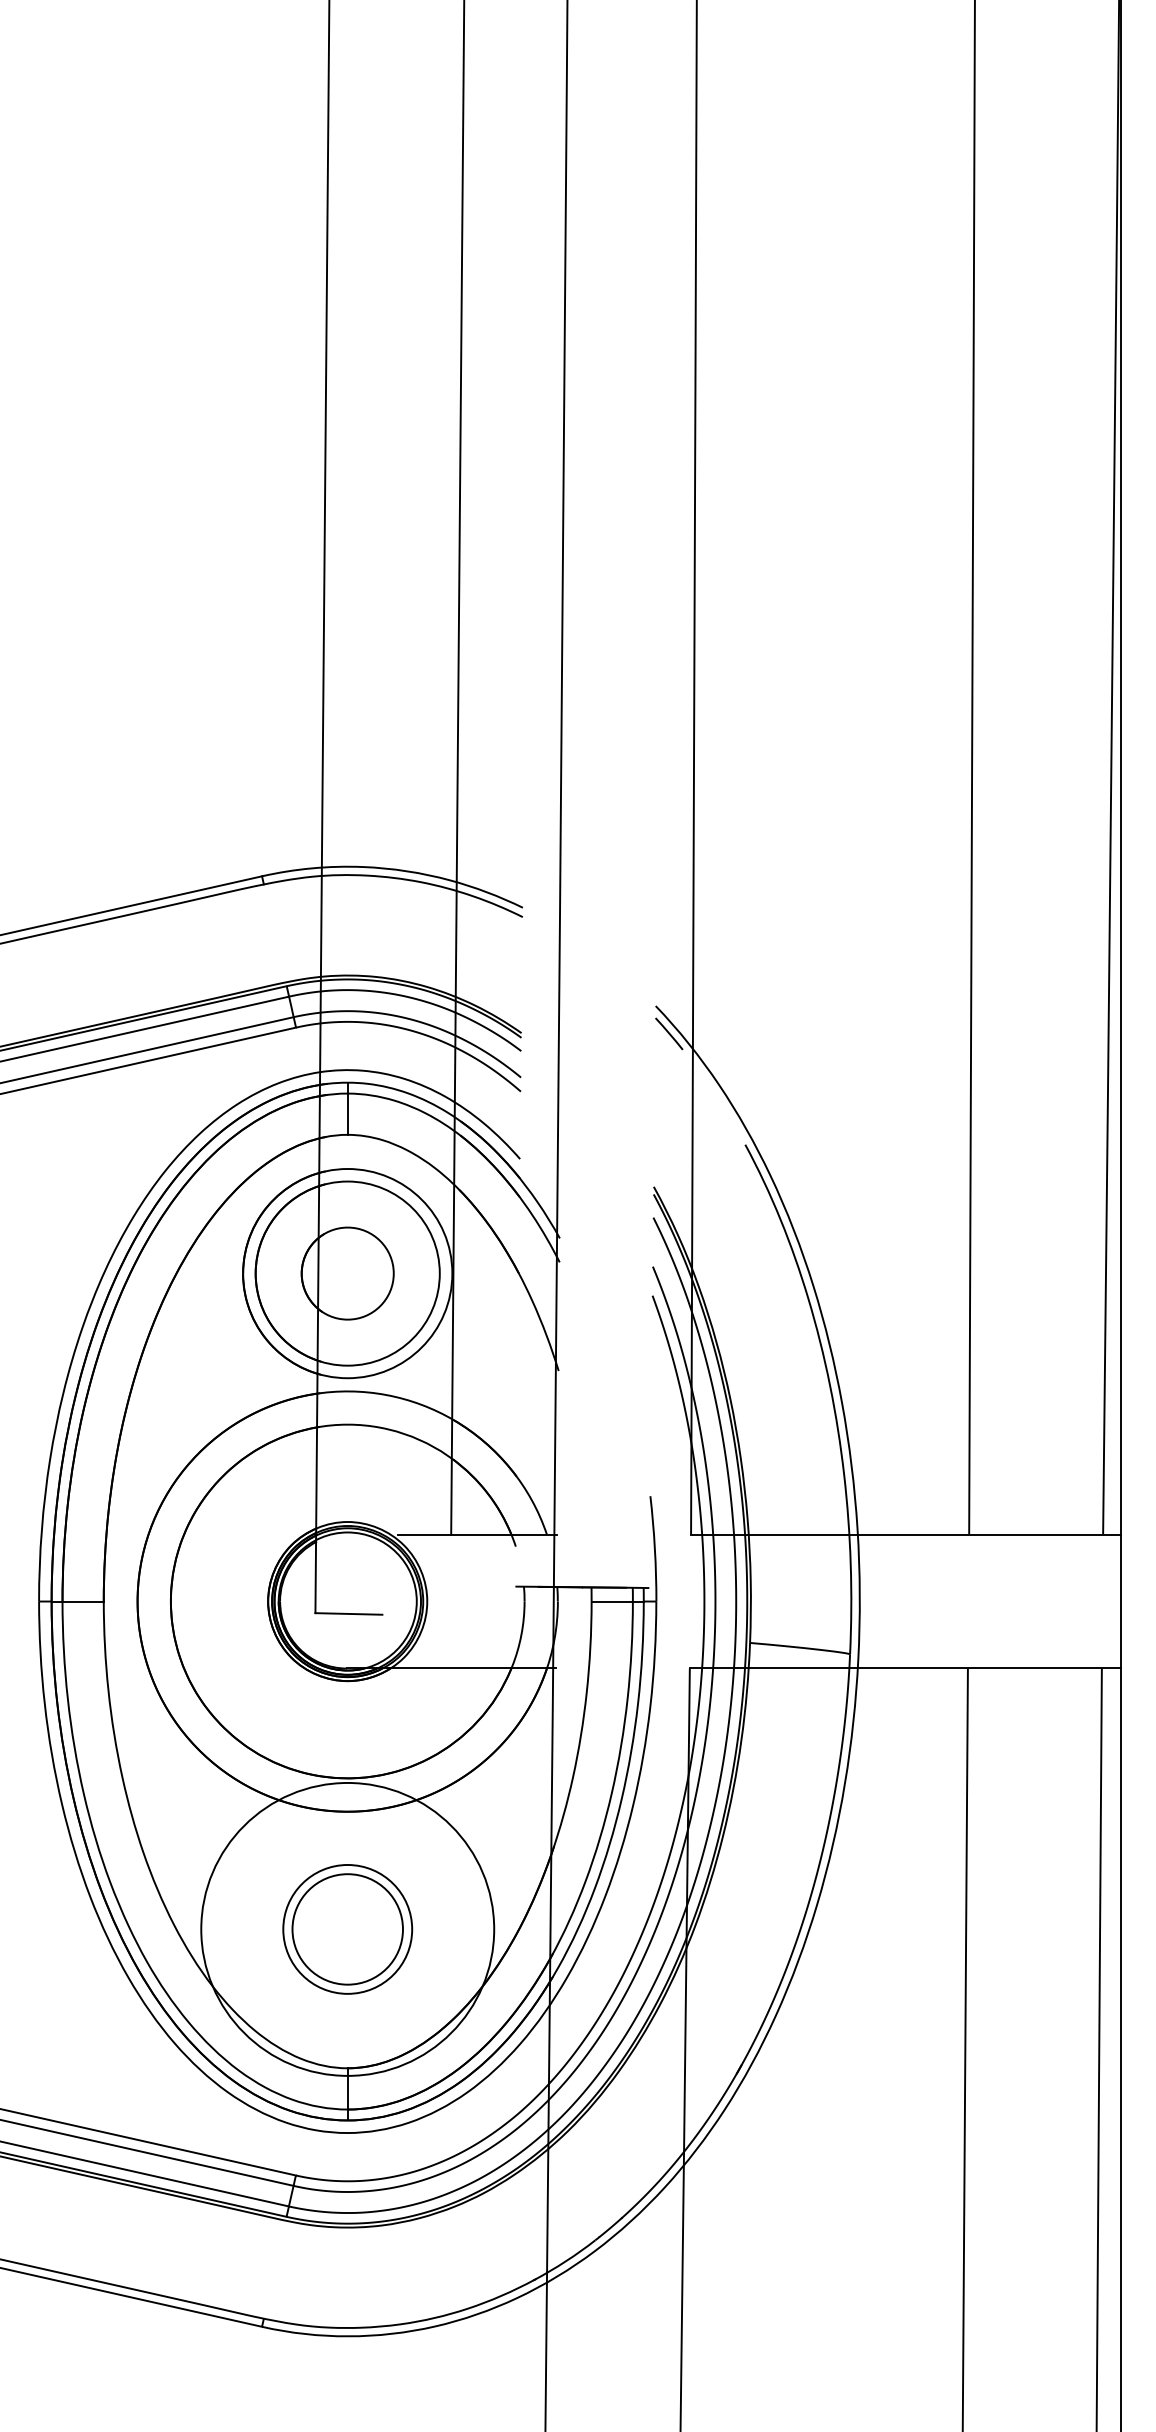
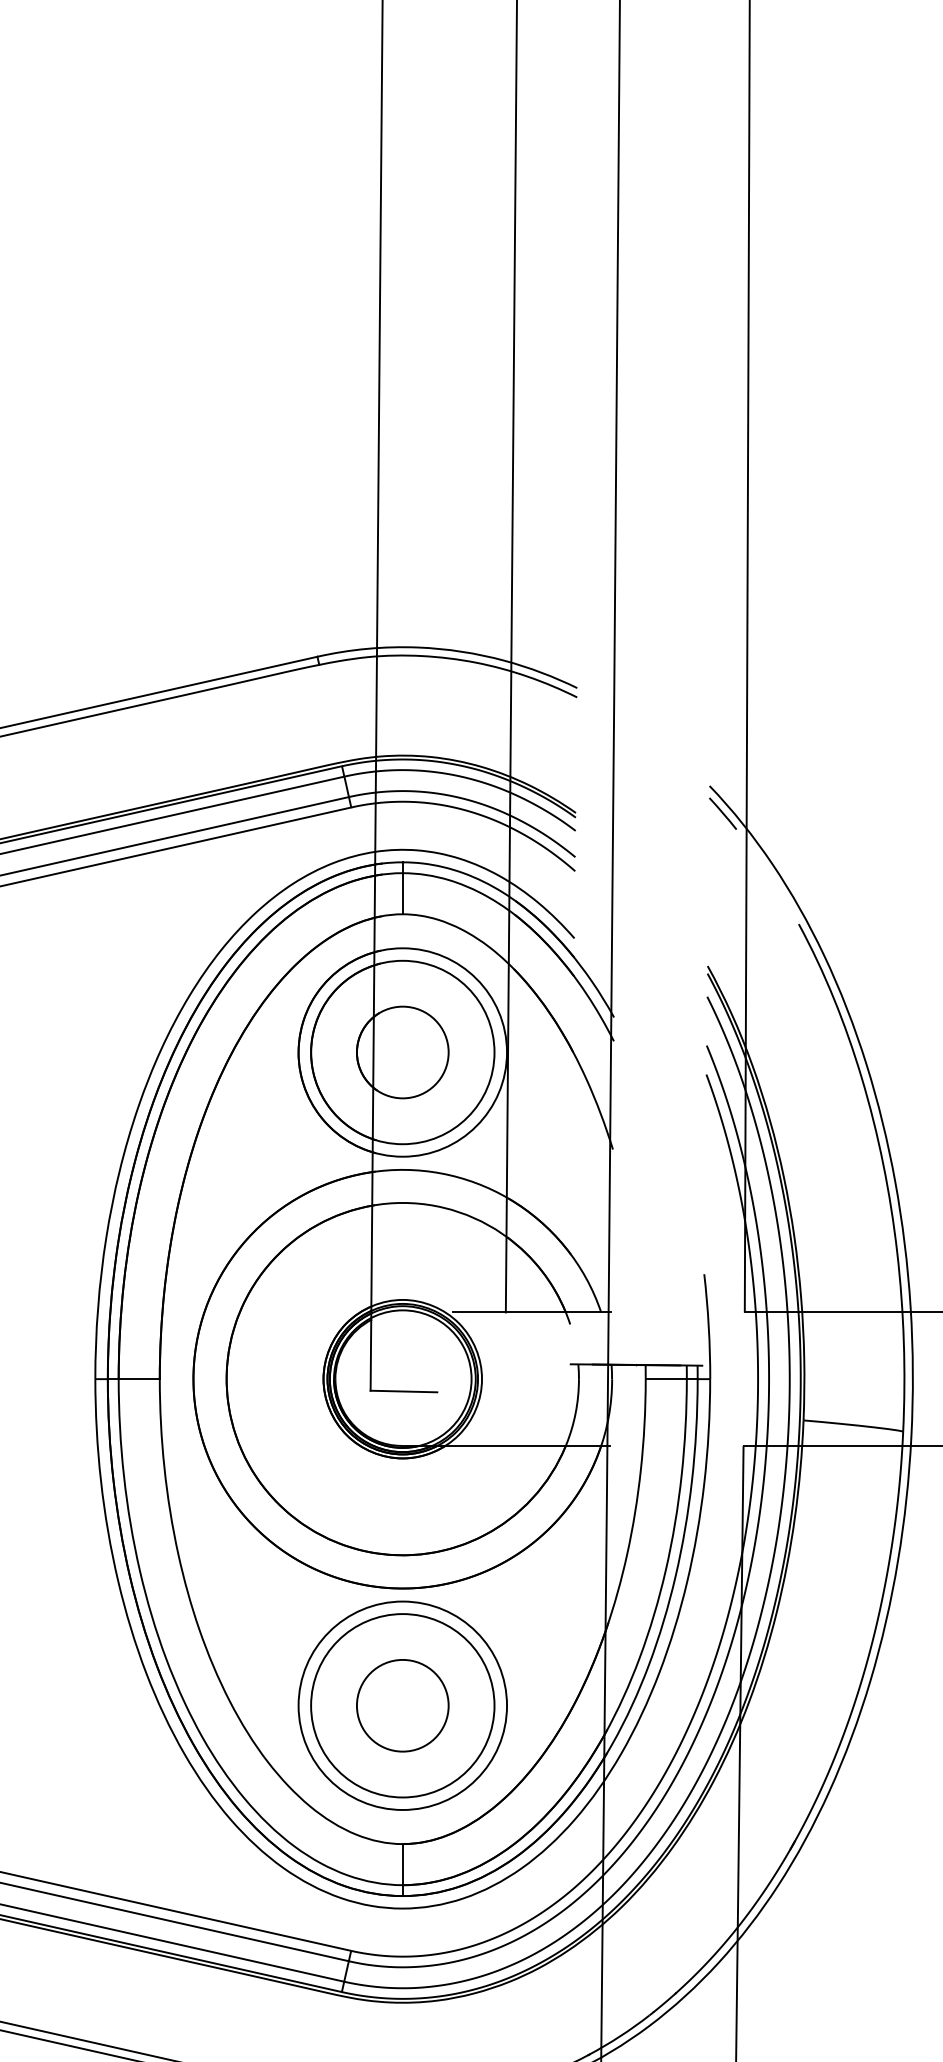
circle: (347, 1929) -> (402, 1705), size x0.71
circle: (347, 1929) -> (402, 1705), size x0.71
circle: (347, 1929) -> (402, 1705), size x1.67

